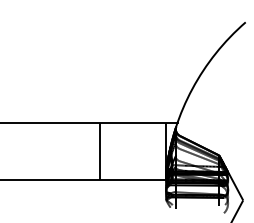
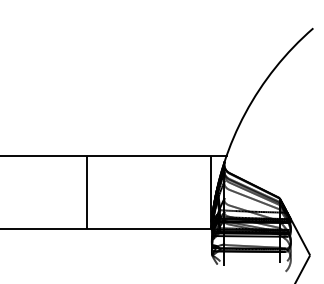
line: (100, 151) -> (87, 192), moved

